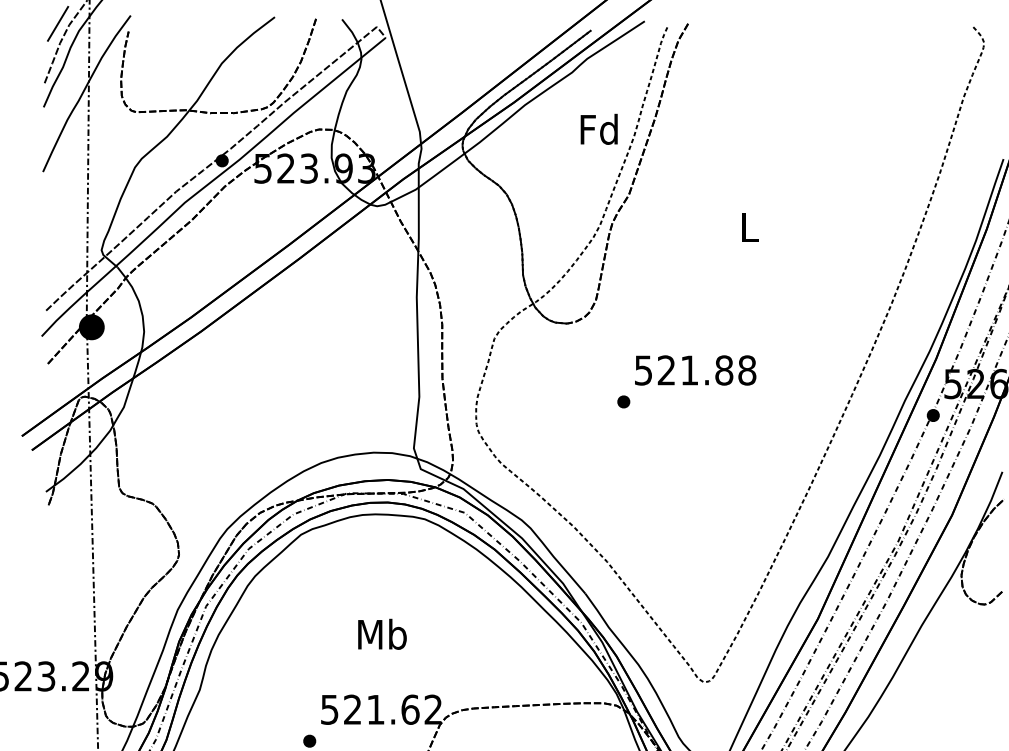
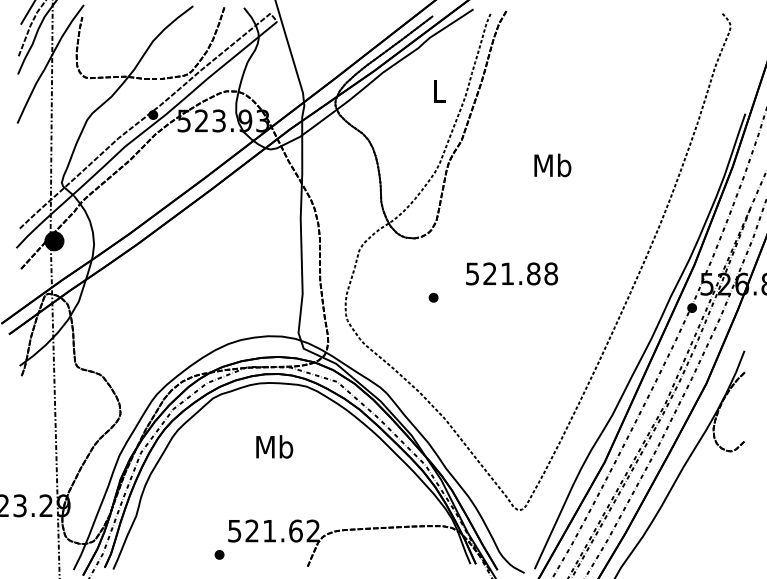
text: (598, 128) -> (438, 90), Fd -> L
text: (749, 227) -> (552, 165), L -> Mb
part: (623, 401) -> (433, 297), moved
text: (382, 633) -> (274, 446), moved

